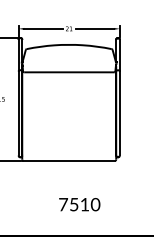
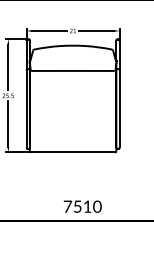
text: (79, 204) -> (82, 206), moved

